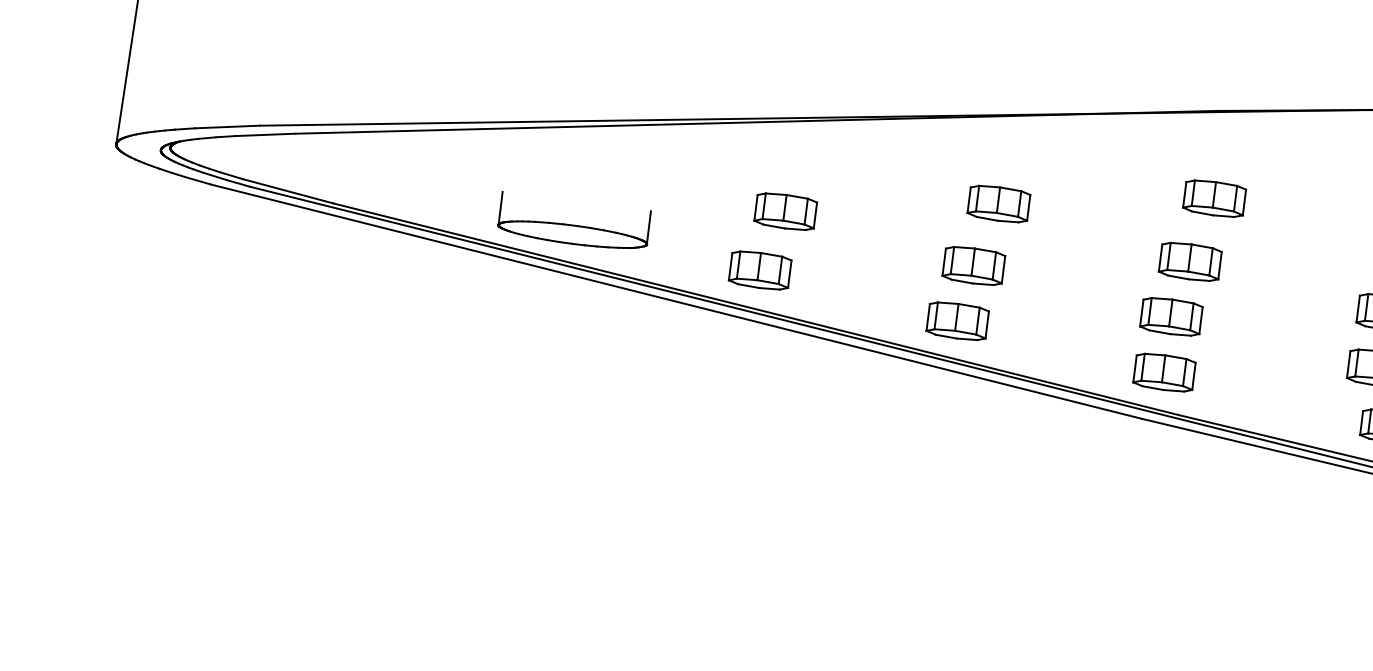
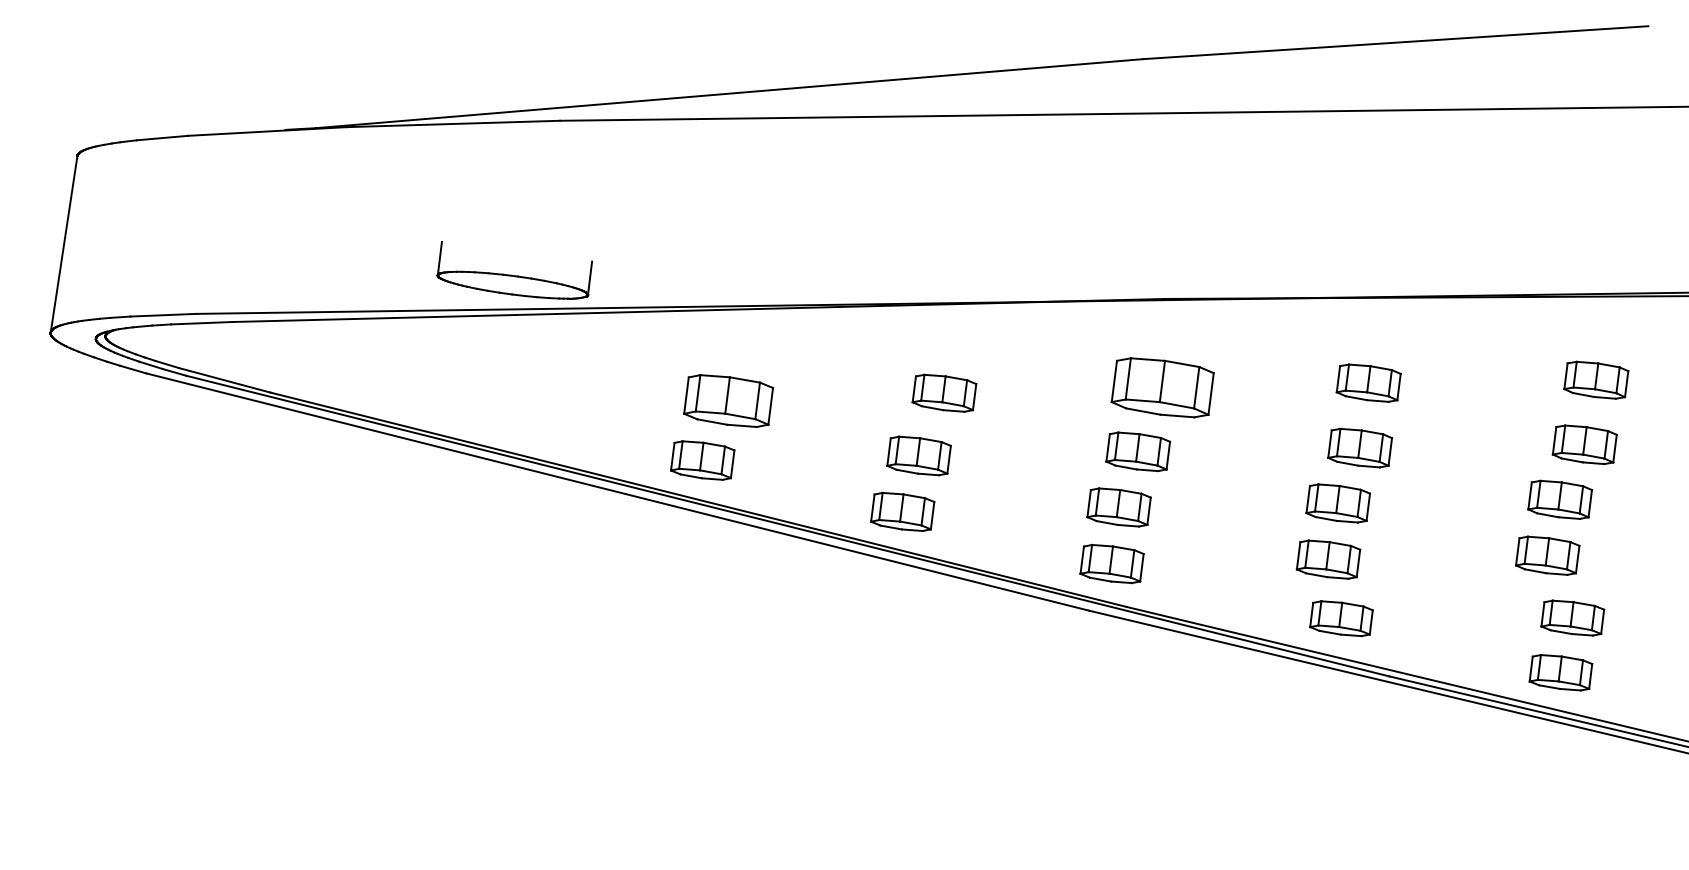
part: (1214, 198) -> (1162, 387), size x1.6
part: (785, 211) -> (728, 400), size x1.4
part: (574, 220) -> (514, 270), moved

